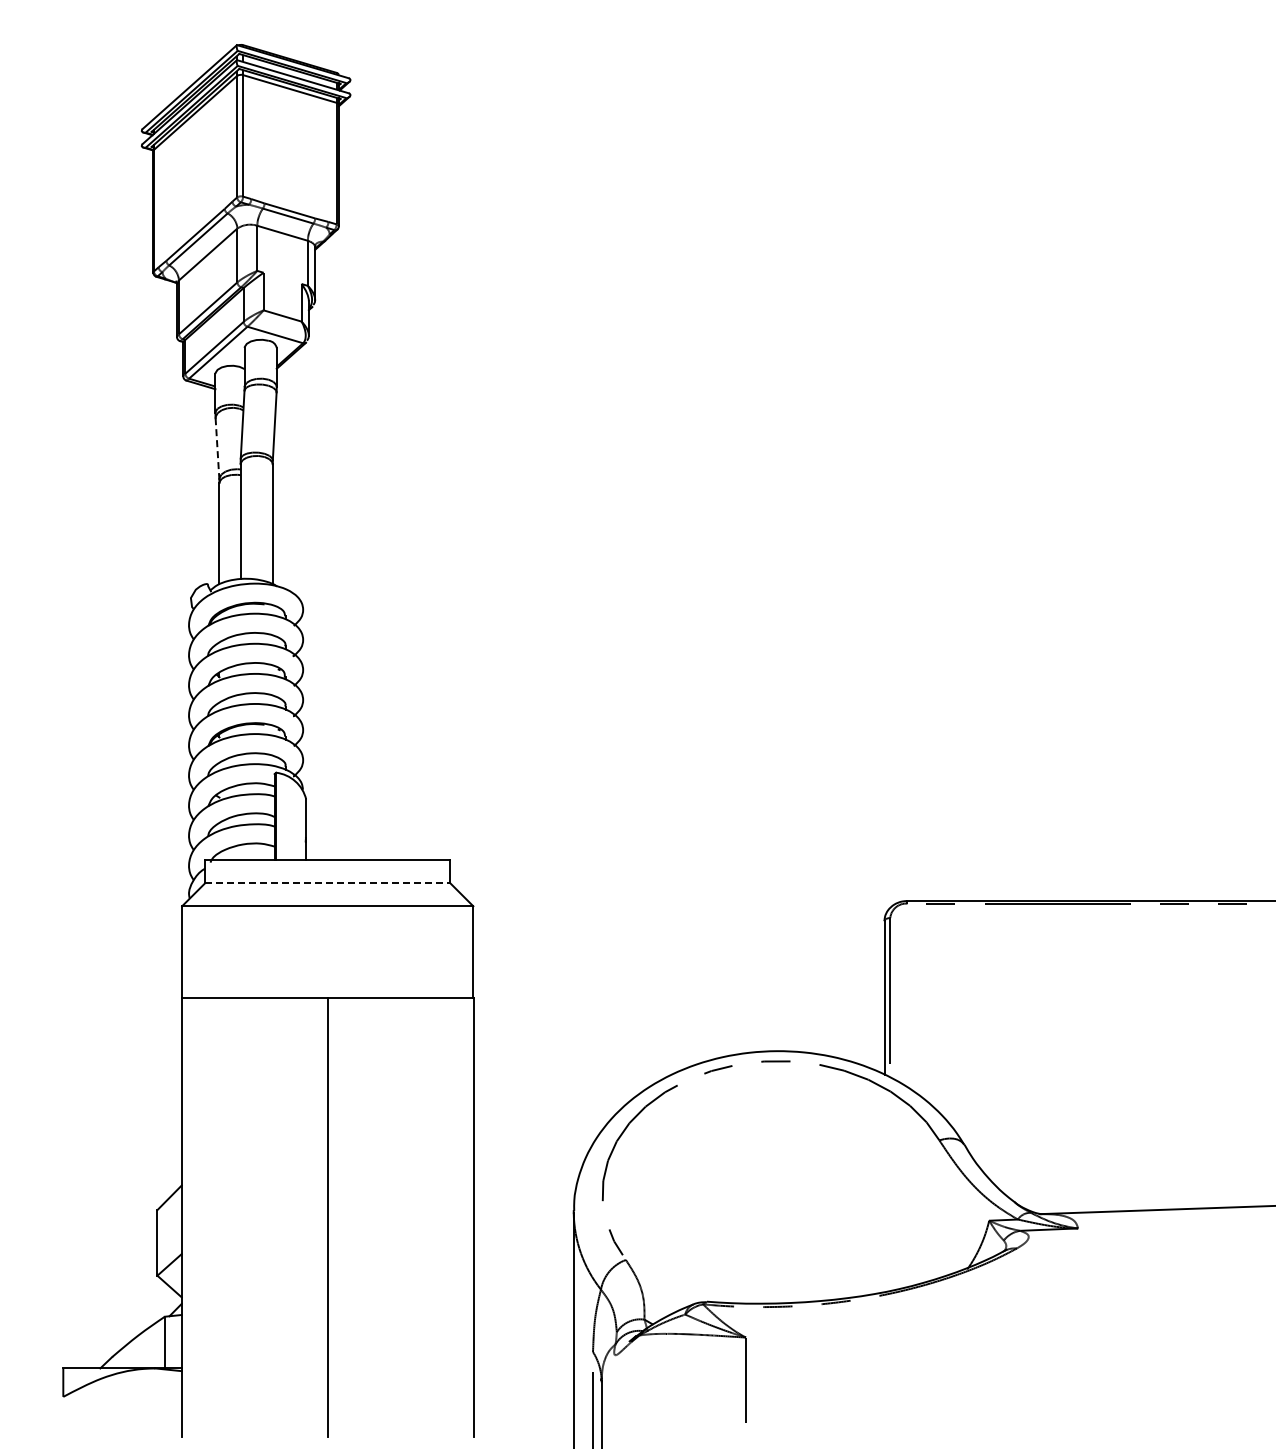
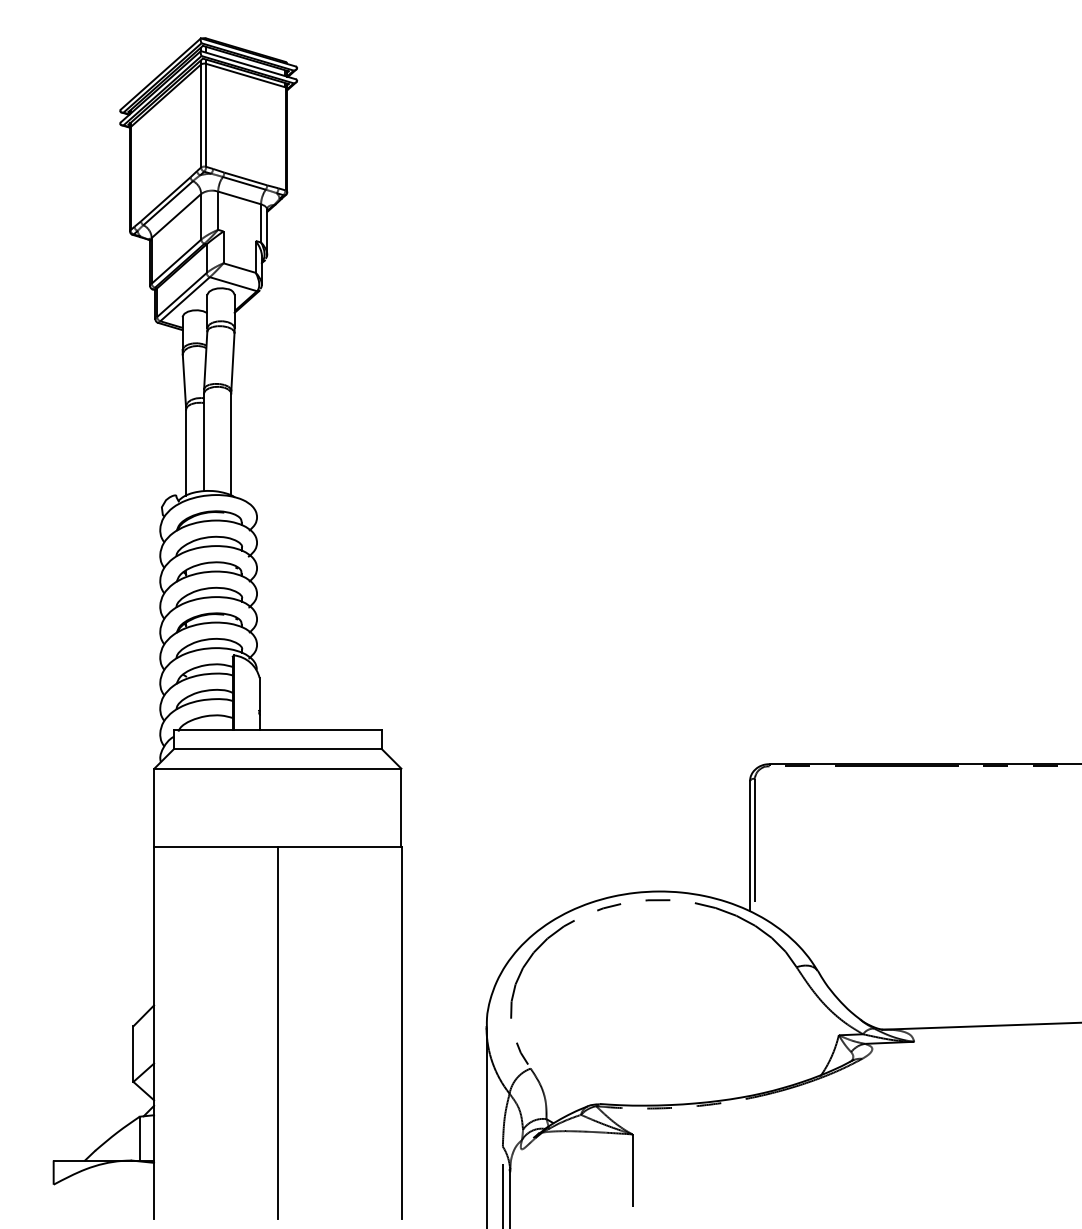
line: (217, 448) -> (184, 380), dashed -> solid
line: (327, 883) -> (277, 749), dashed -> solid

